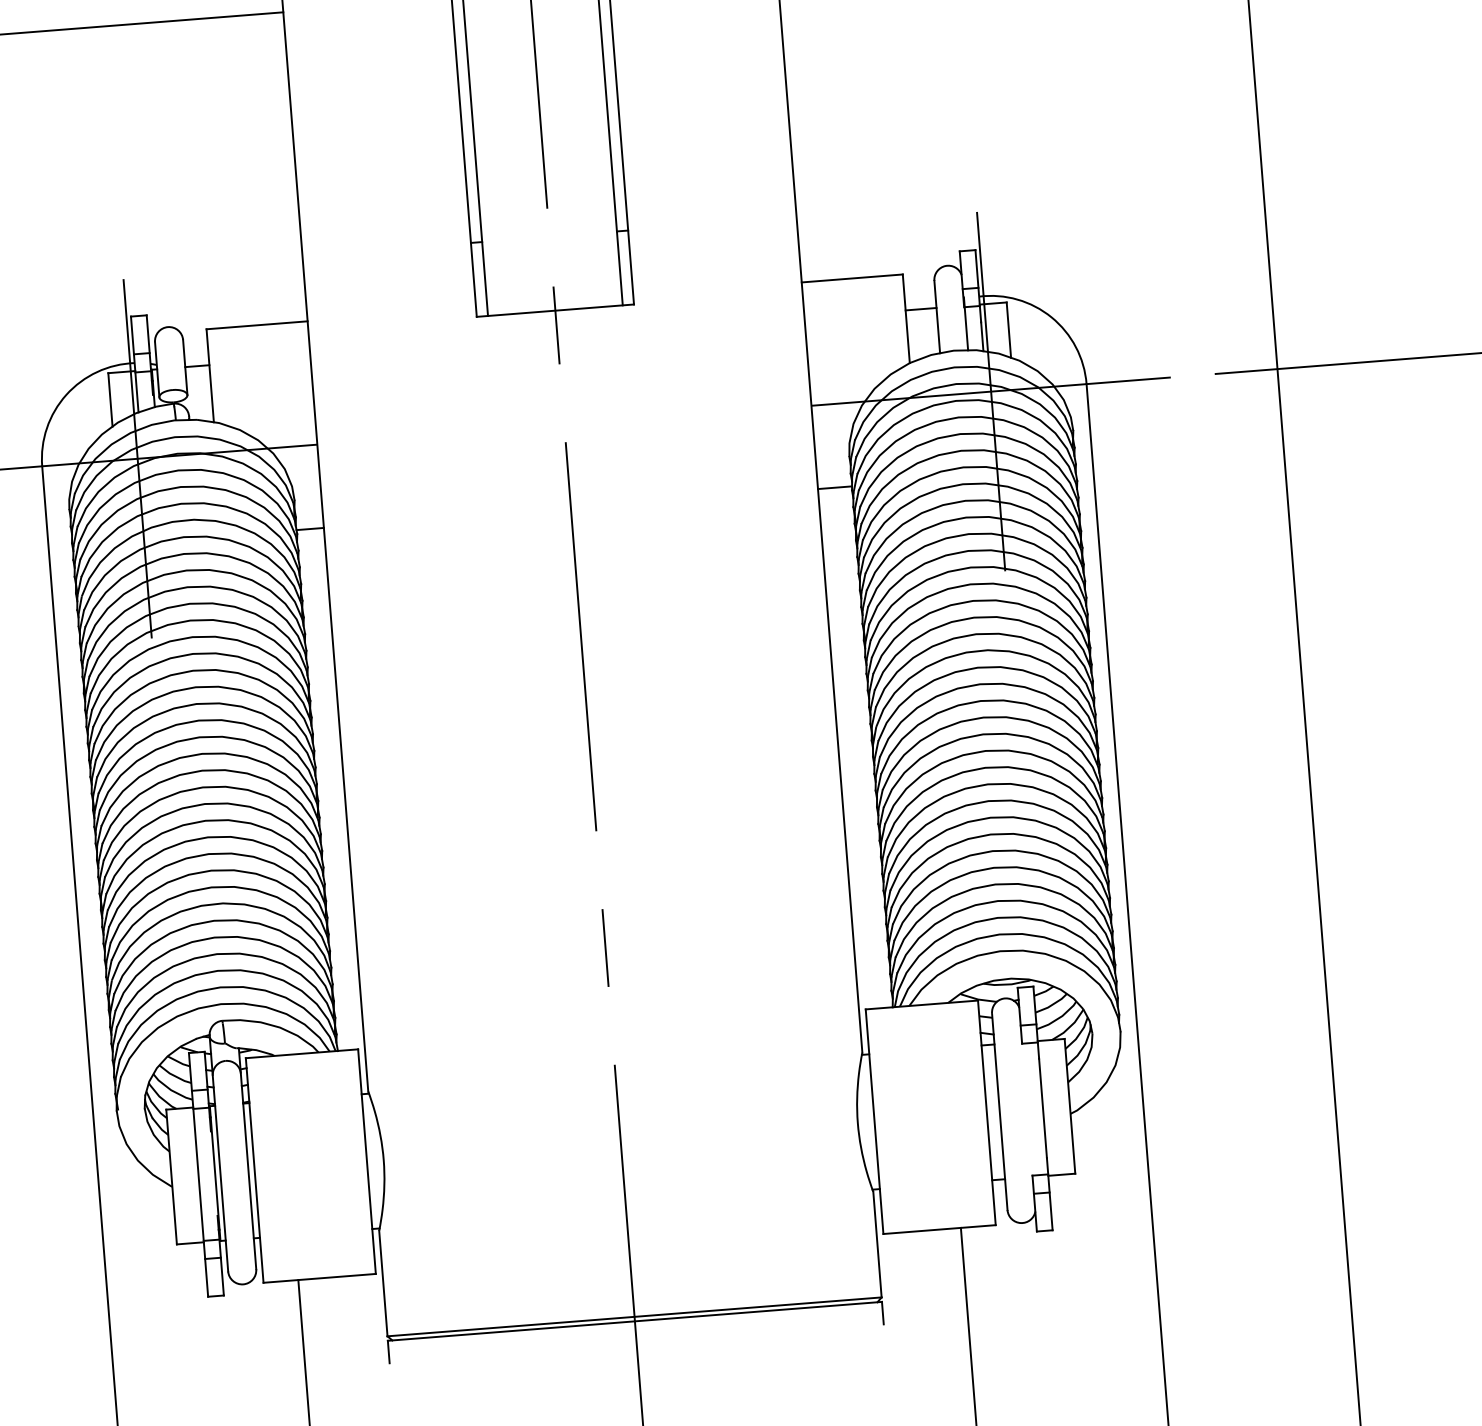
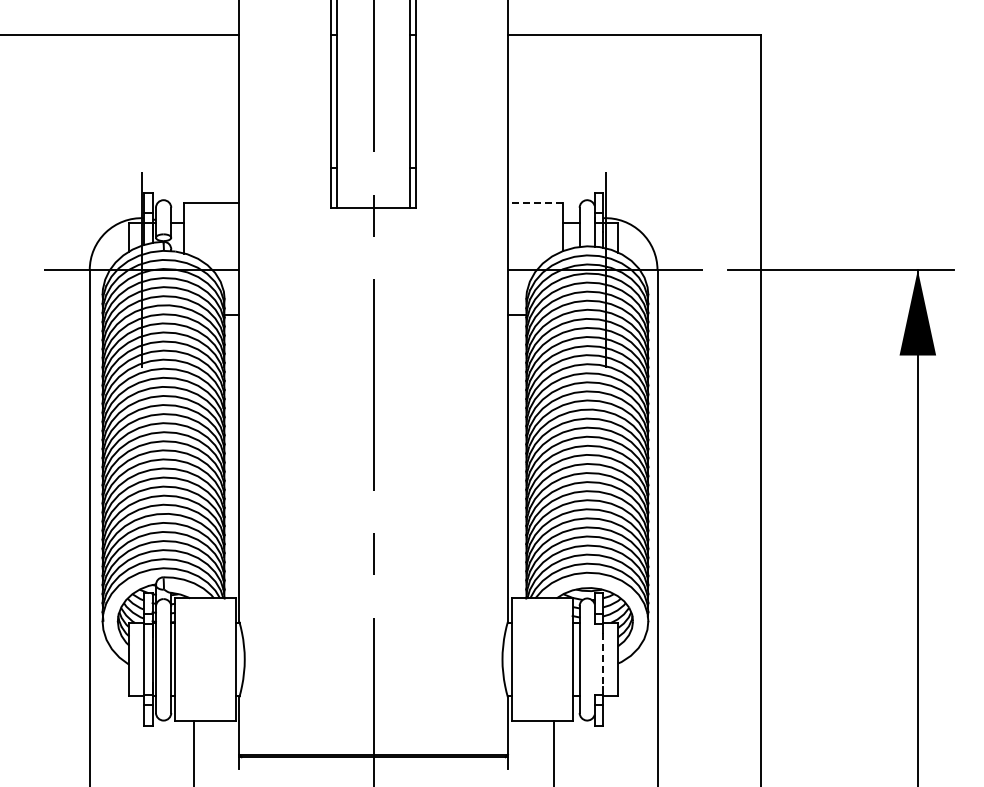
line: (850, 279) -> (534, 203), solid -> dashed
line: (1043, 1110) -> (603, 660), solid -> dashed

